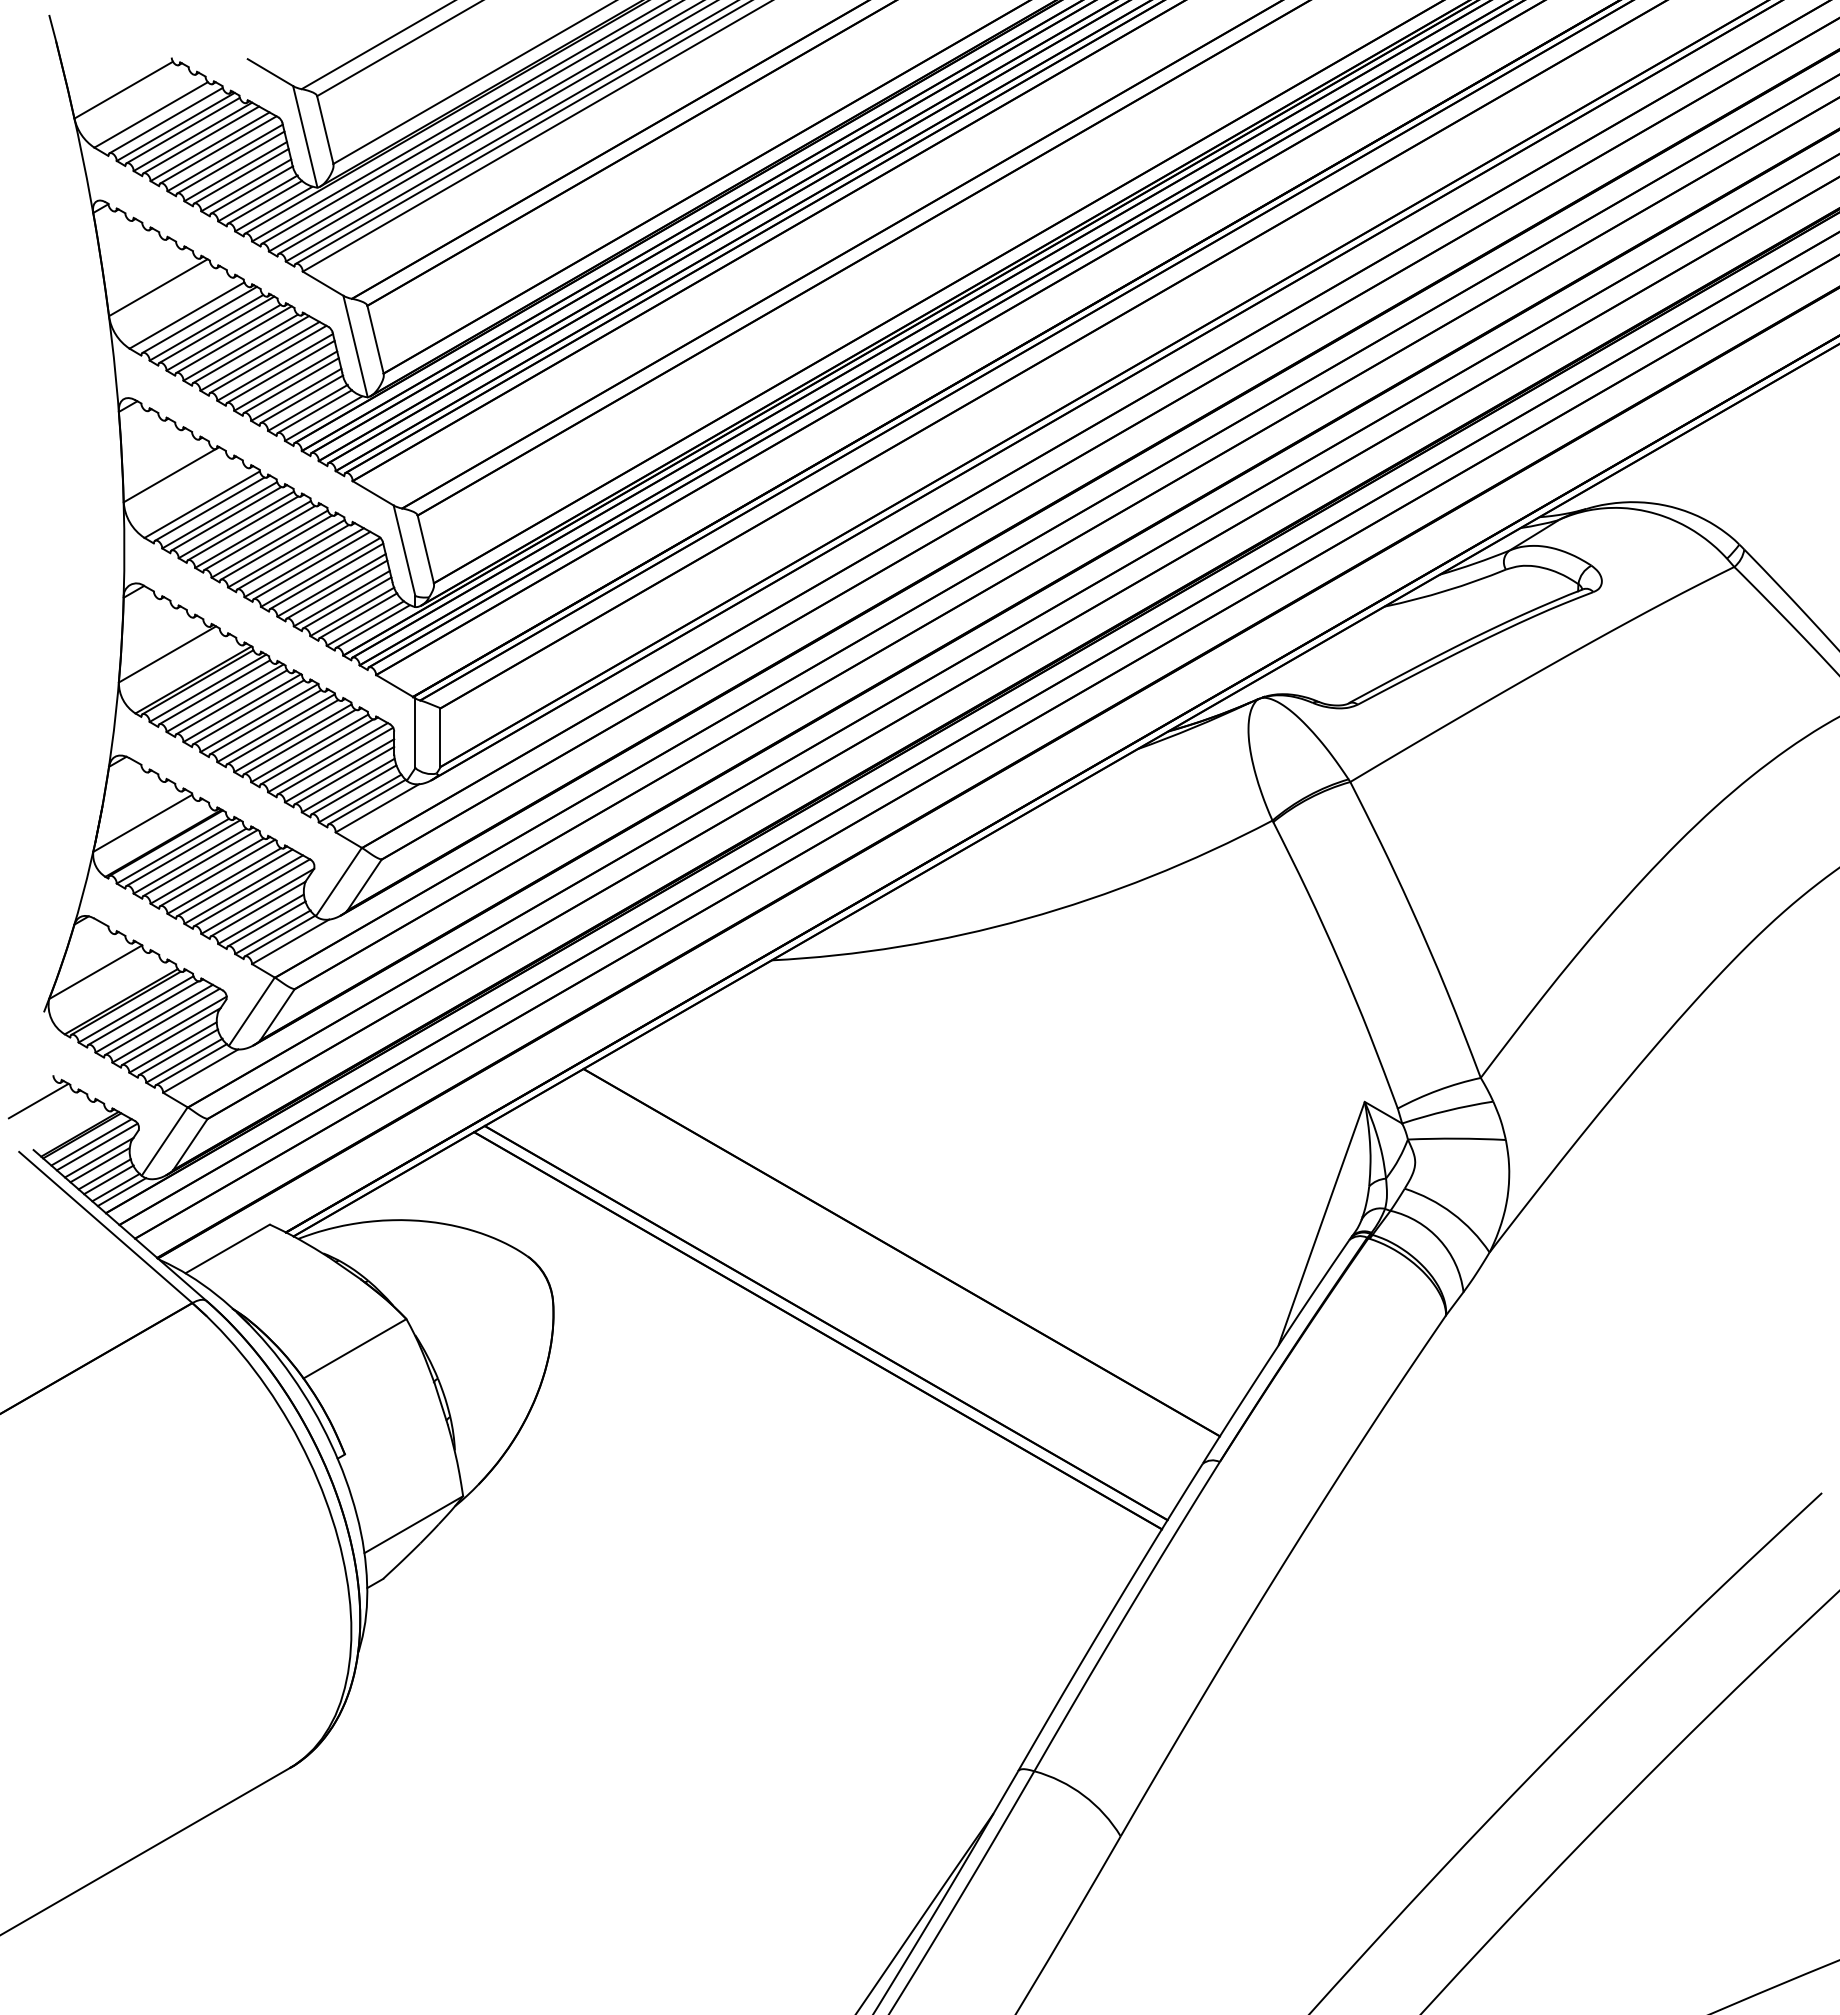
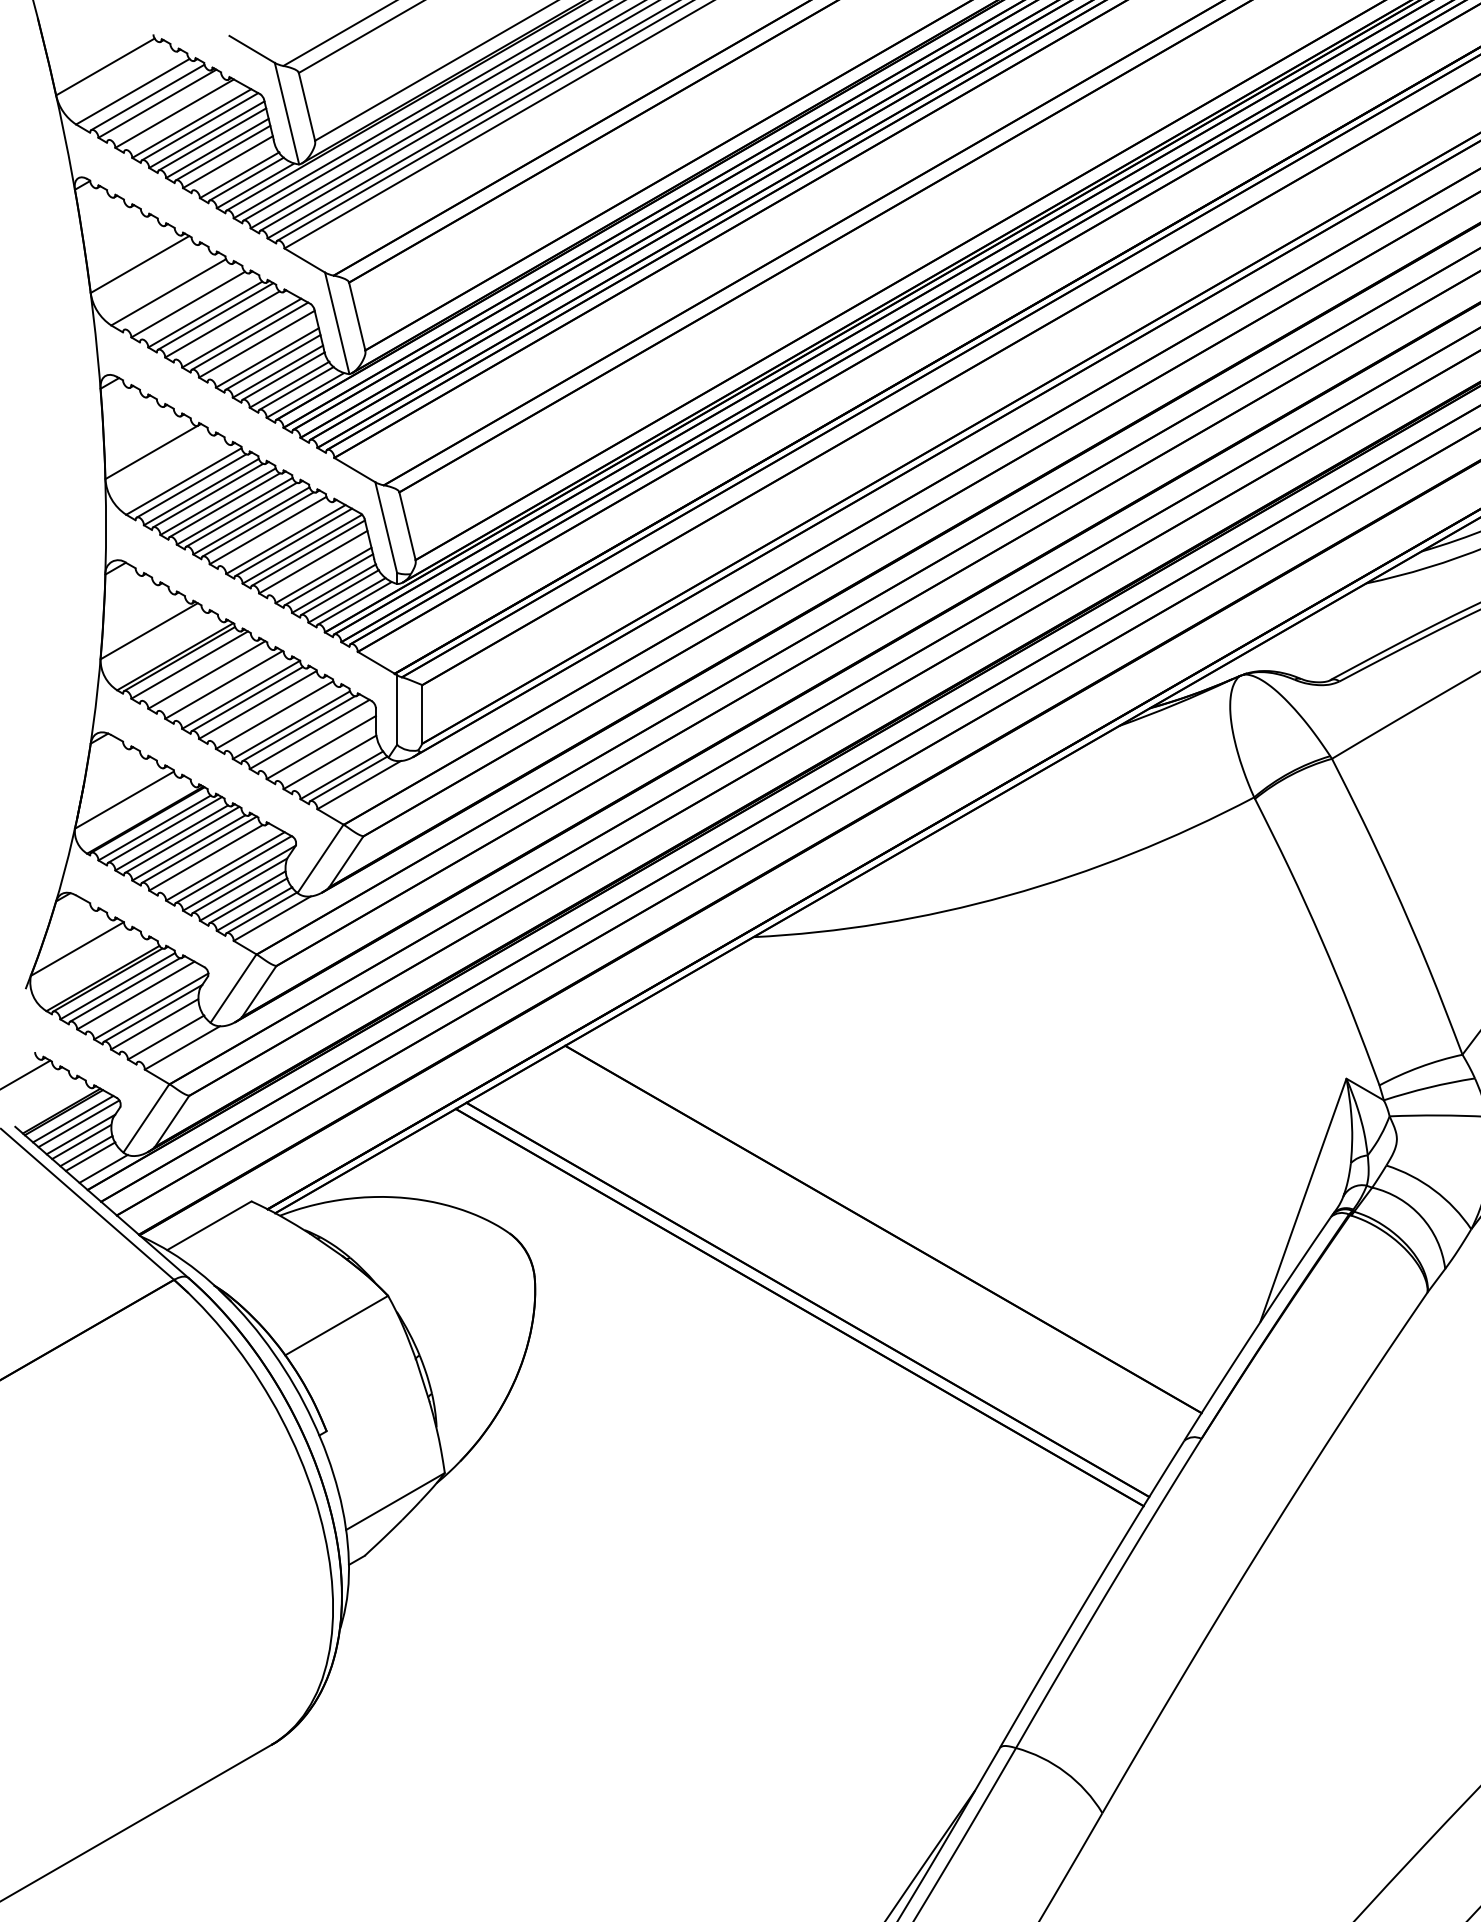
line: (182, 130) -> (164, 107), removed
line: (201, 139) -> (183, 116), removed
line: (252, 189) -> (234, 166), removed
line: (199, 319) -> (181, 296), removed
line: (216, 329) -> (198, 306), removed
line: (251, 349) -> (233, 326), removed
line: (280, 371) -> (262, 348), removed
line: (292, 557) -> (274, 534), removed
line: (336, 589) -> (318, 566), removed
line: (214, 692) -> (196, 669), removed
line: (231, 702) -> (213, 679), removed
line: (248, 712) -> (230, 689), removed
line: (282, 732) -> (264, 709), removed
line: (299, 741) -> (281, 718), removed
line: (335, 760) -> (317, 737), removed
line: (344, 775) -> (326, 752), removed
line: (353, 789) -> (335, 766), removed
line: (234, 882) -> (216, 859), removed
line: (162, 1021) -> (144, 998), removed
line: (178, 1052) -> (160, 1029), removed
line: (191, 1064) -> (173, 1041), removed
line: (115, 1187) -> (97, 1164), removed

